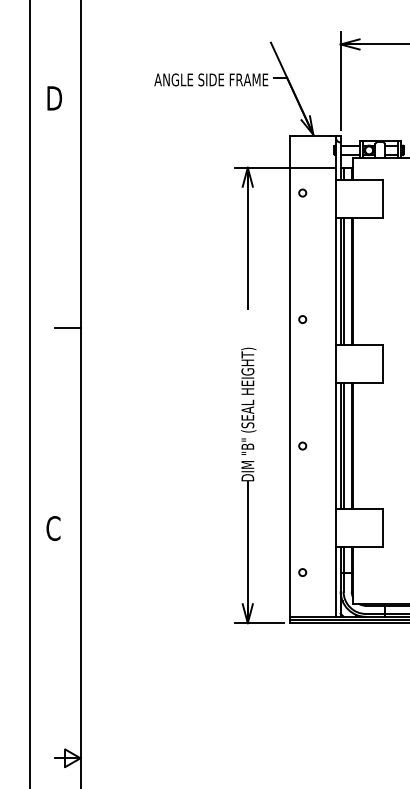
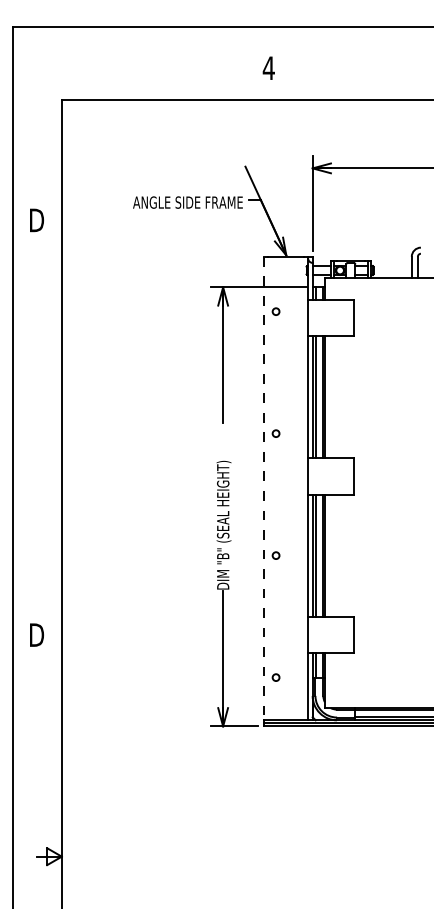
line: (67, 327) -> (49, 441), removed
line: (289, 376) -> (263, 488), solid -> dashed
text: (54, 528) -> (36, 635), C -> D

